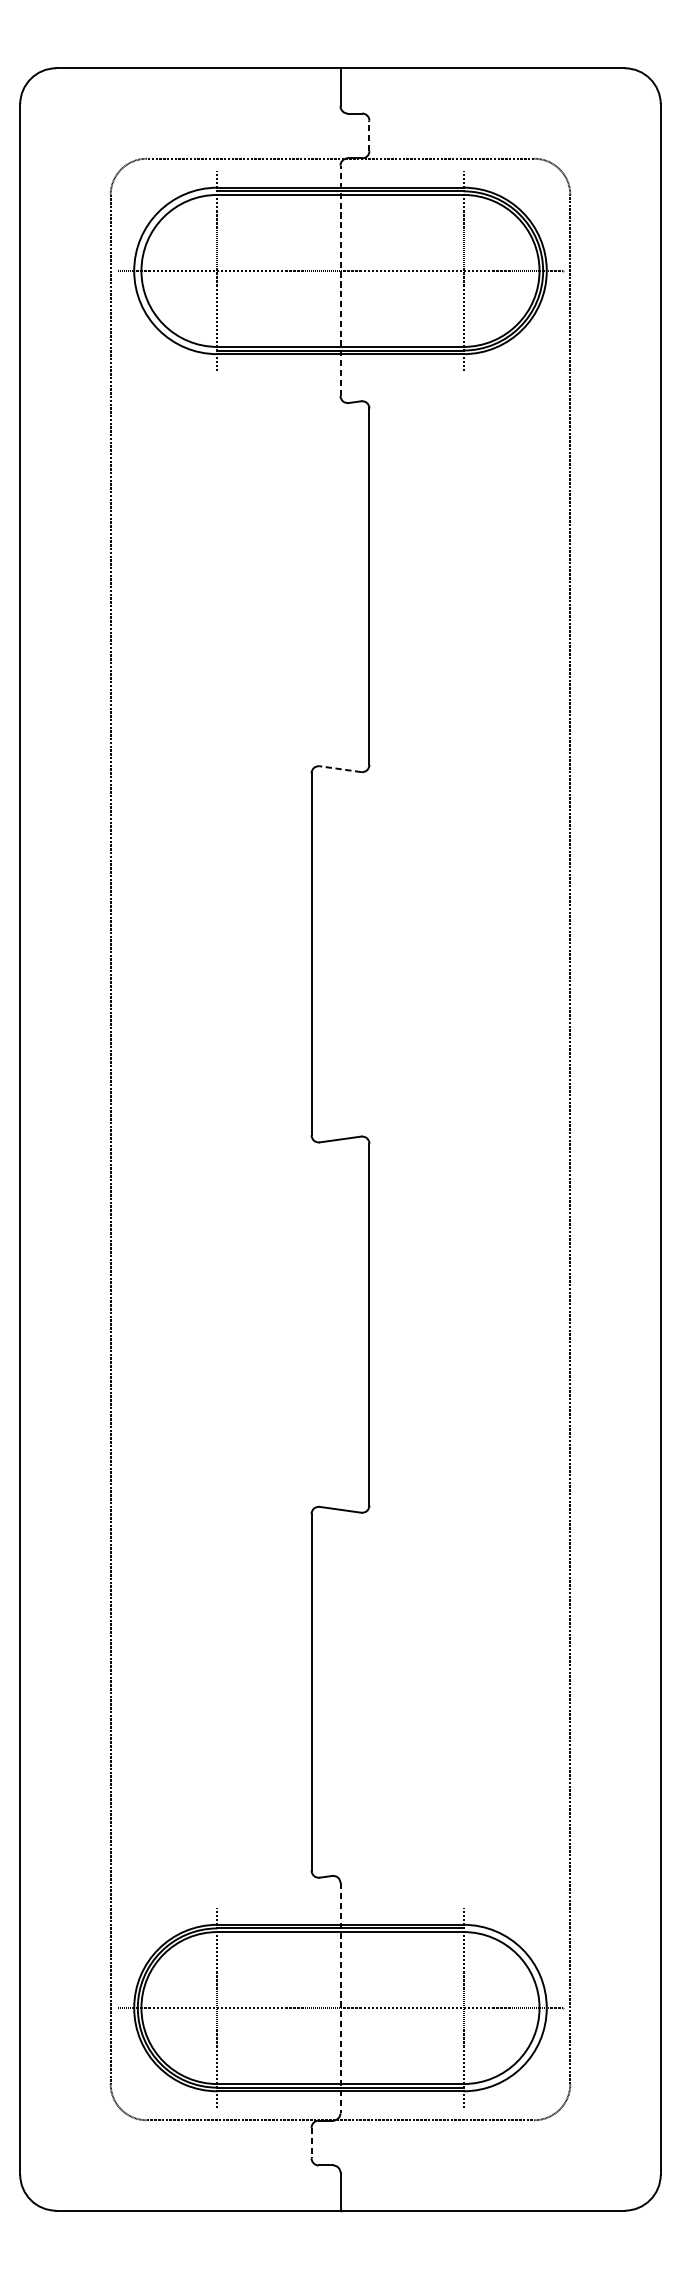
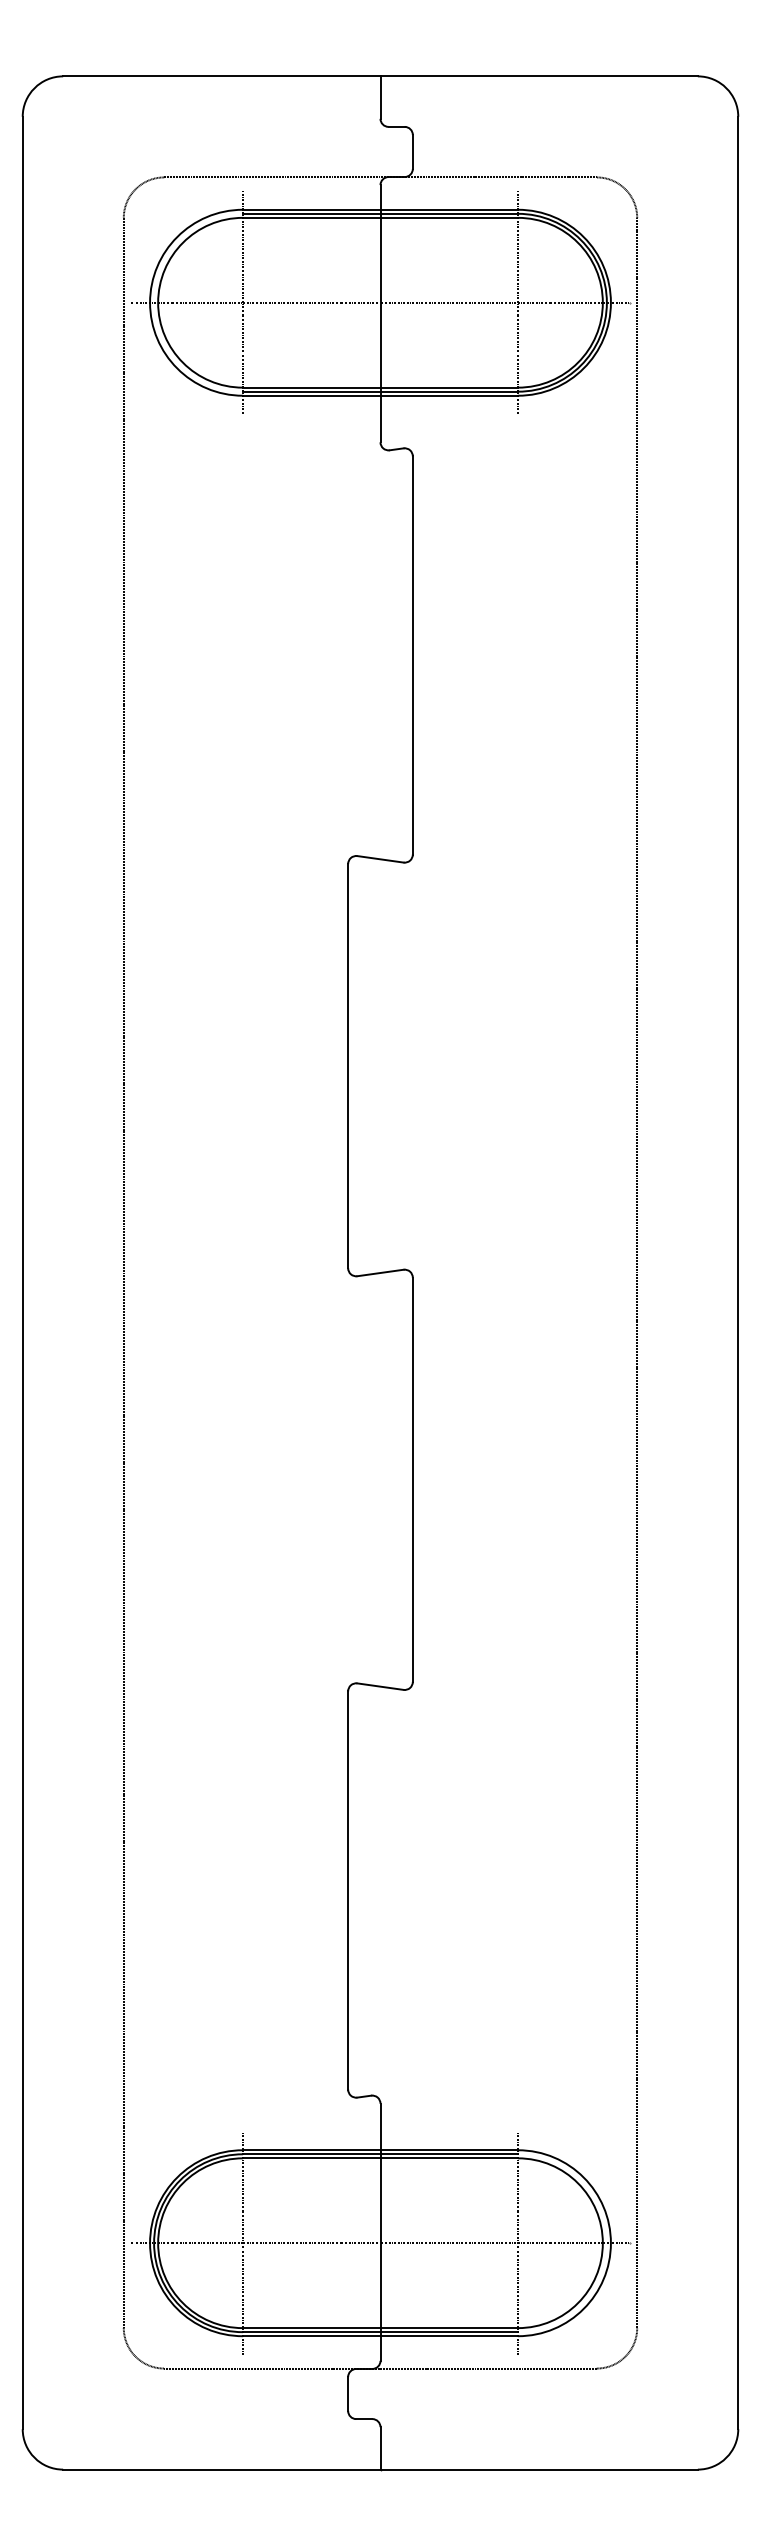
line: (369, 135) -> (412, 151), dashed -> solid
line: (340, 280) -> (380, 313), dashed -> solid
line: (340, 769) -> (380, 859), dashed -> solid
line: (340, 1998) -> (380, 2232), dashed -> solid
line: (311, 2143) -> (348, 2394), dashed -> solid

